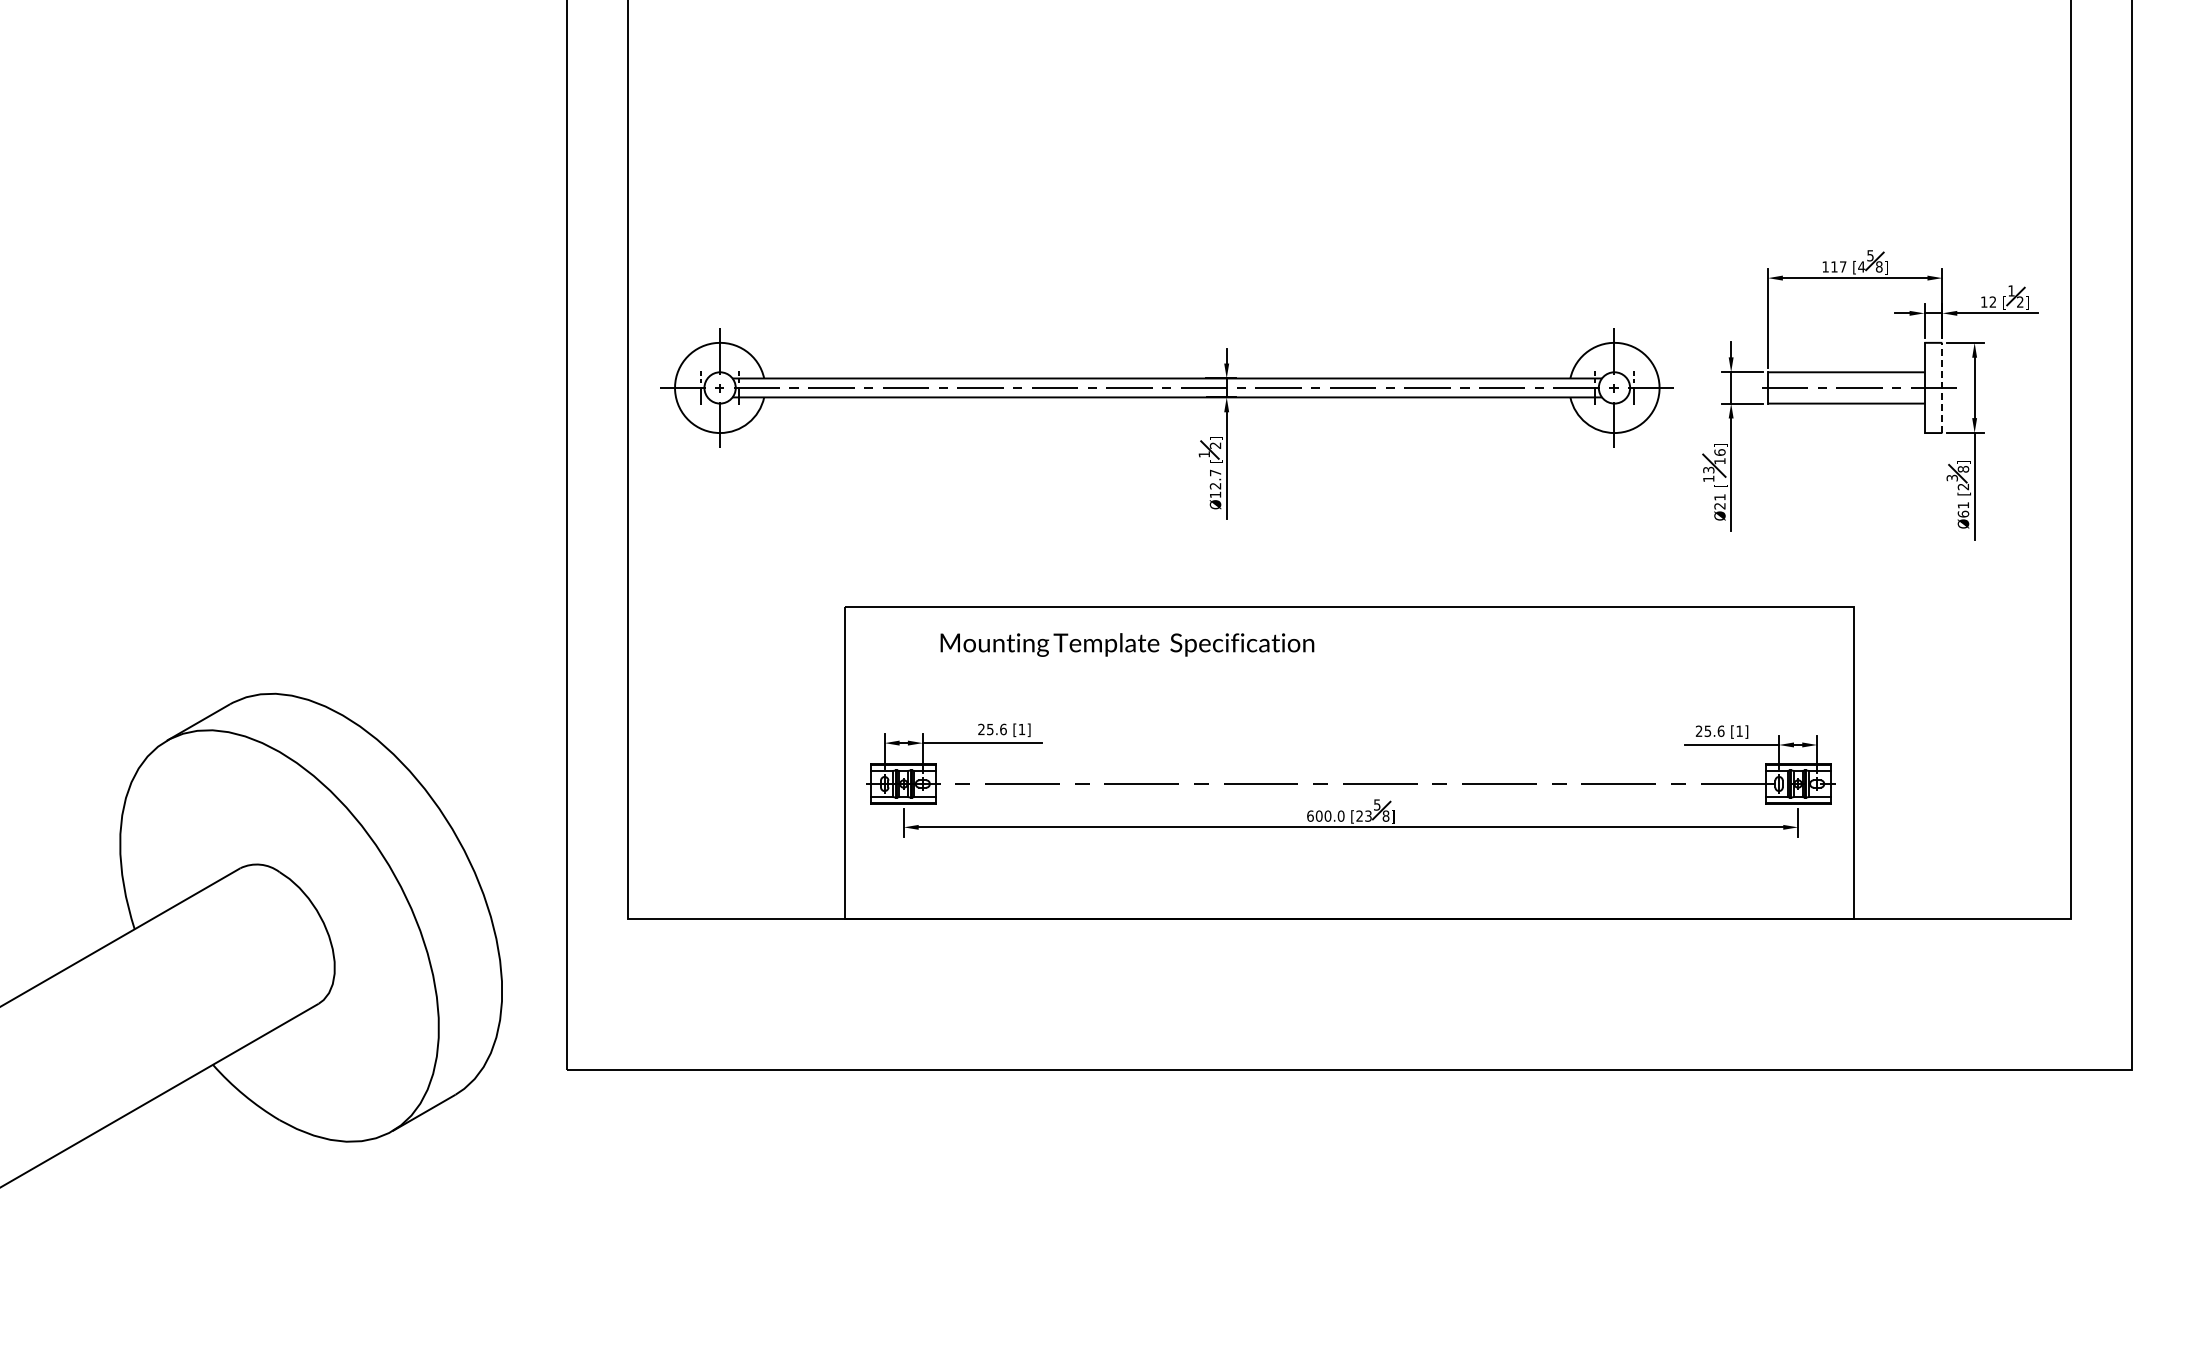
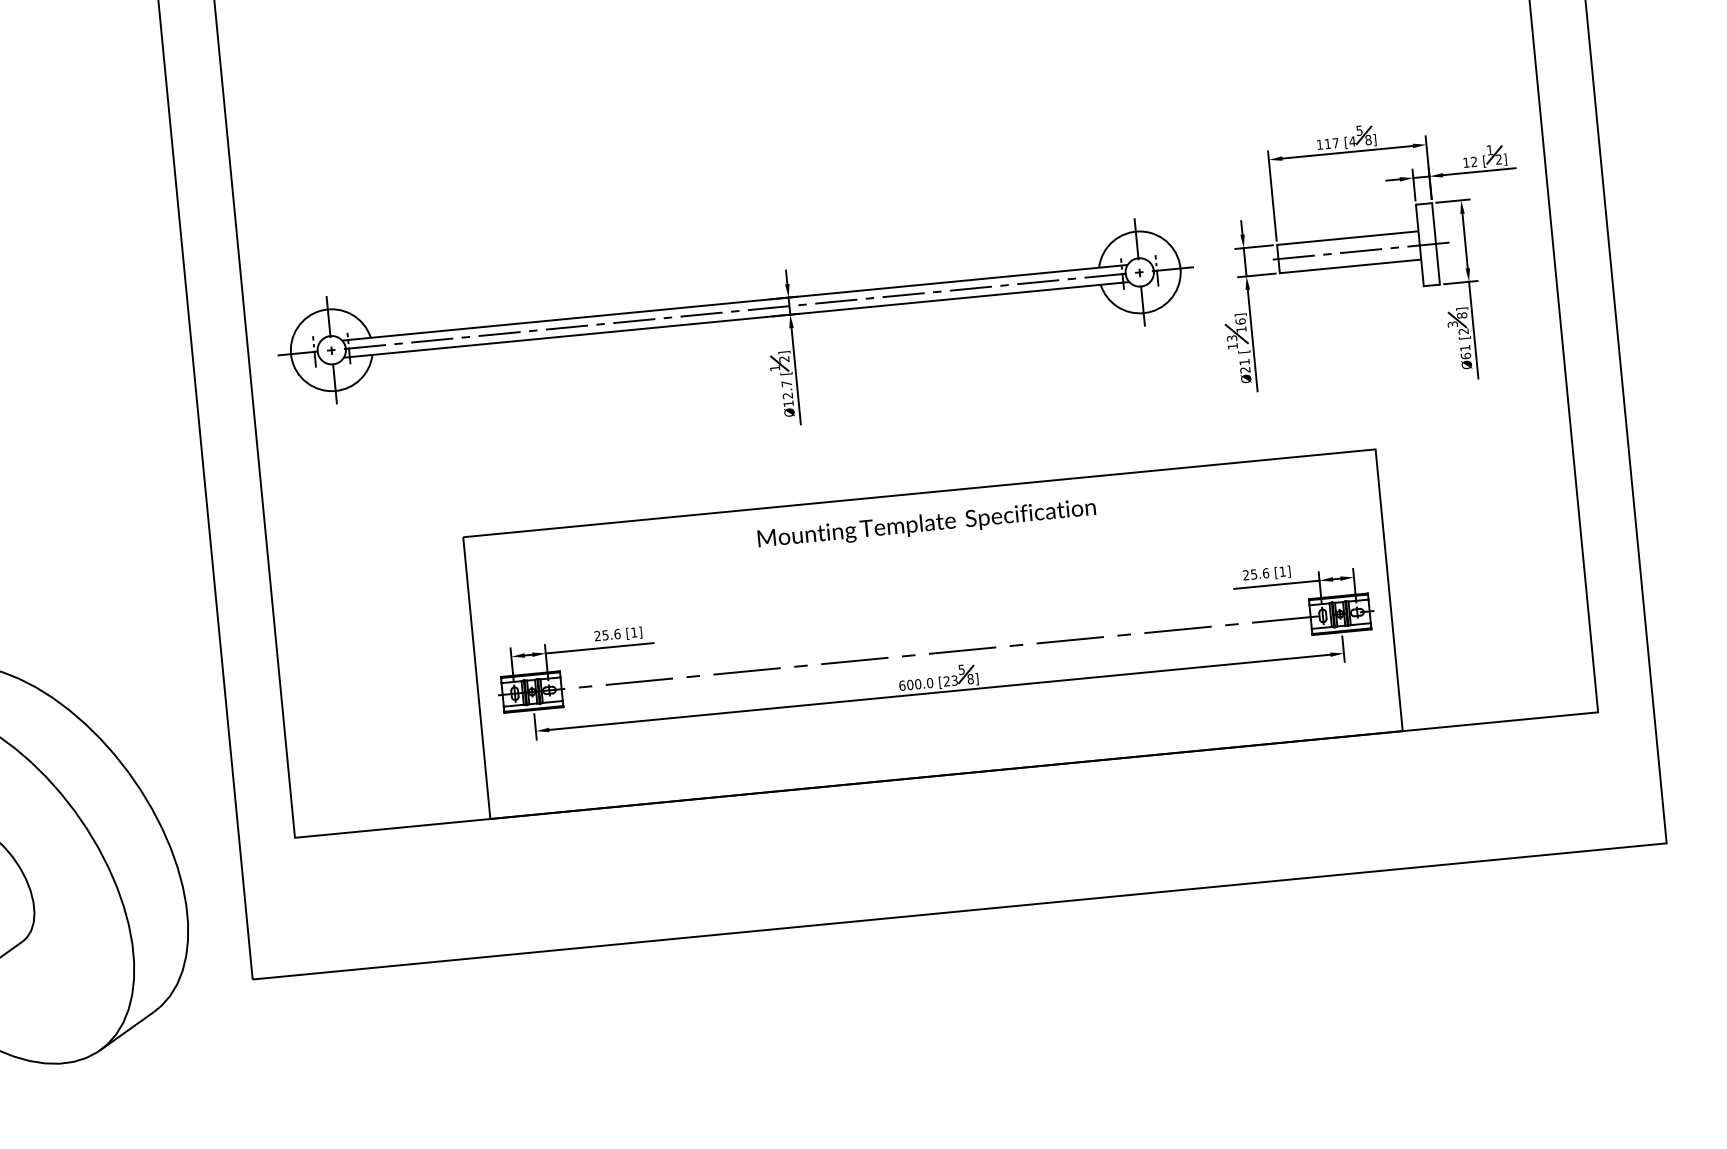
line: (1942, 387) -> (1436, 243), dashed -> solid
text: (1127, 644) -> (926, 524), moved

